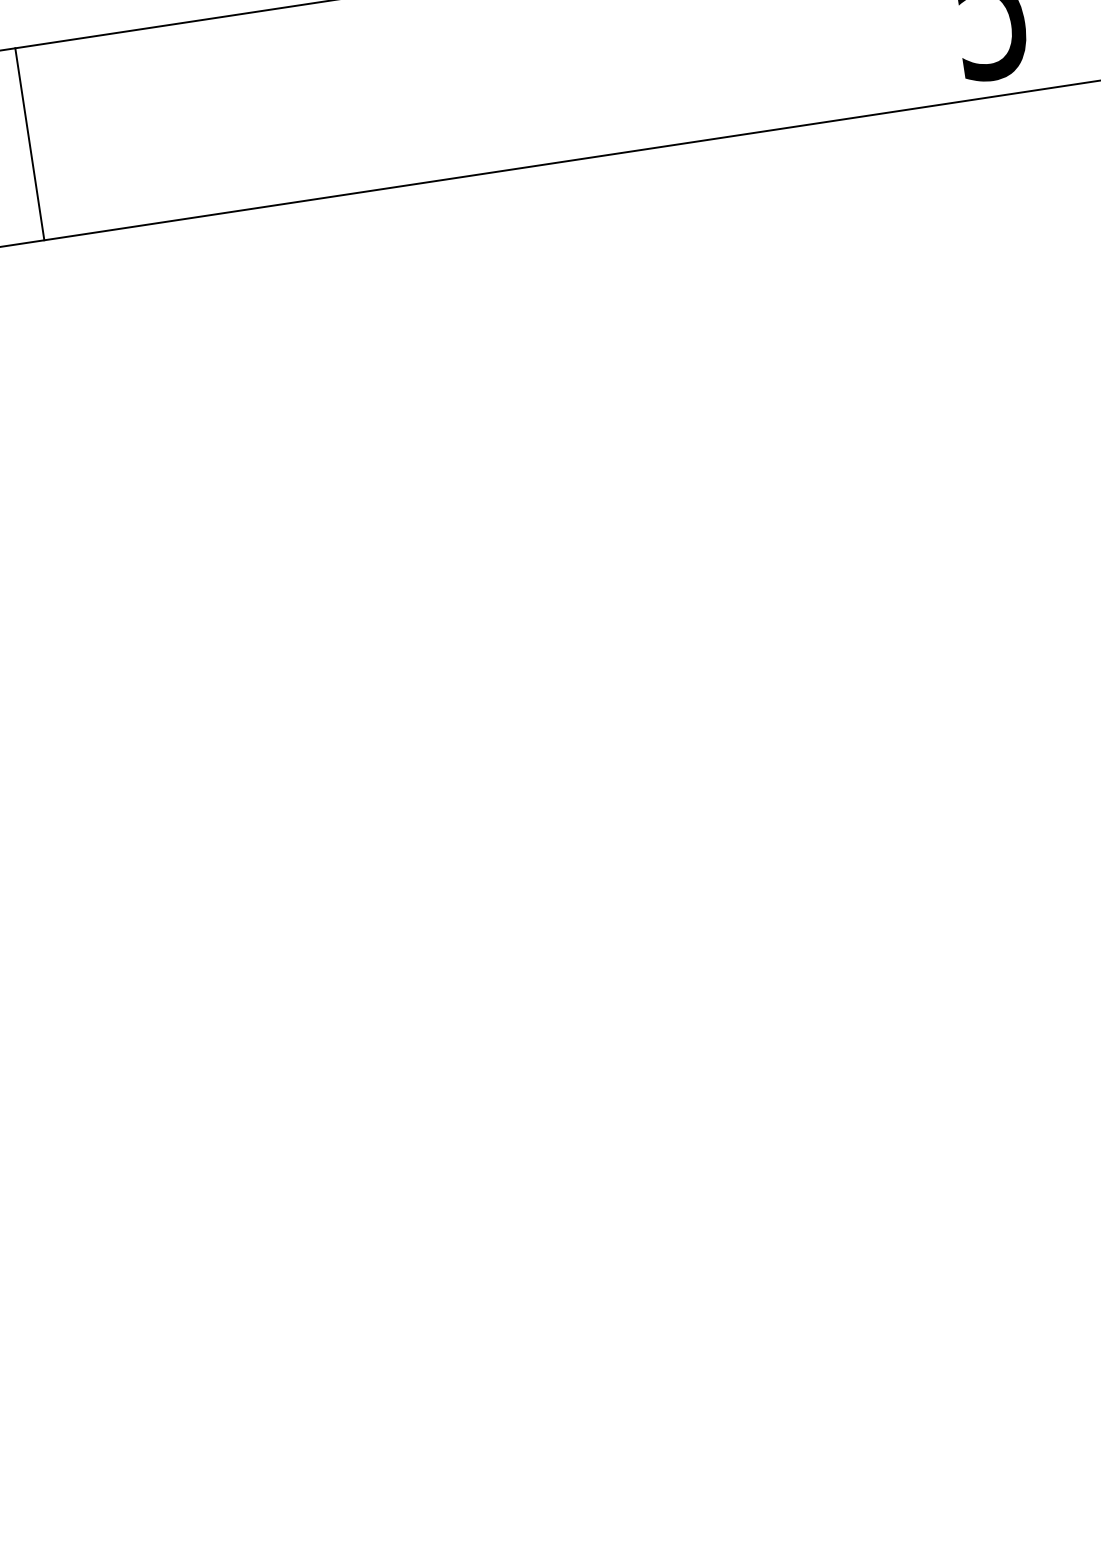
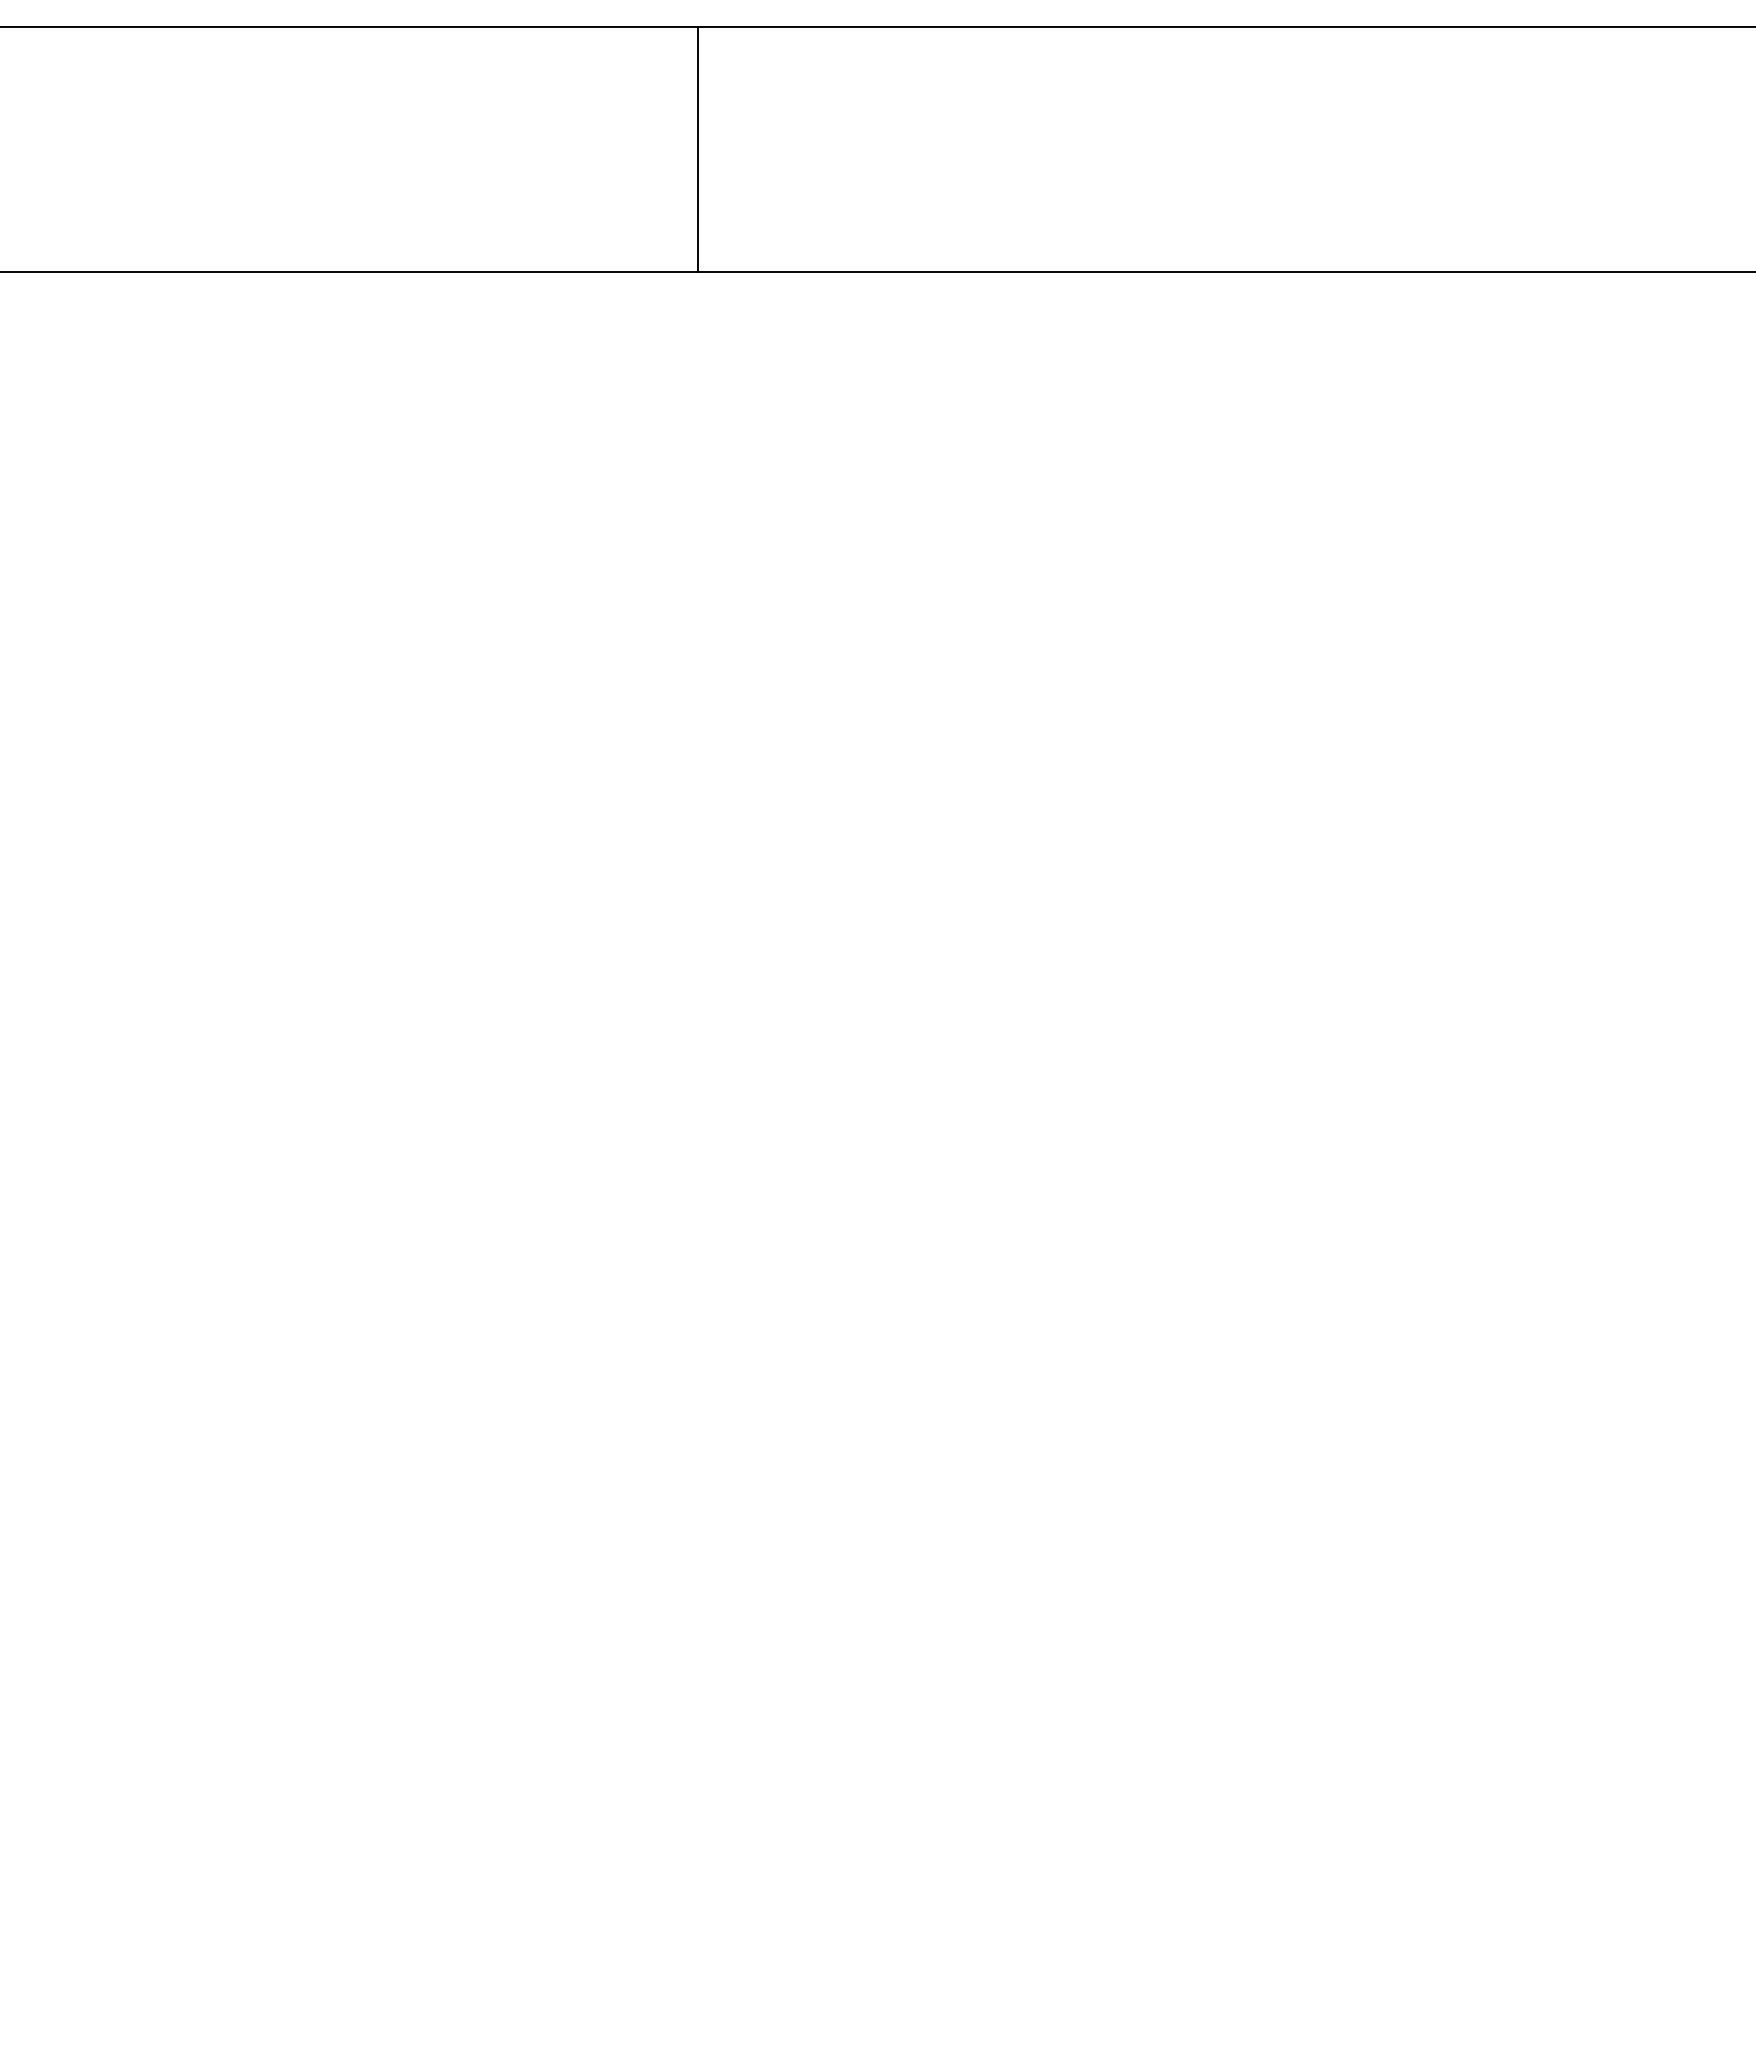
line: (29, 144) -> (698, 149), moved

